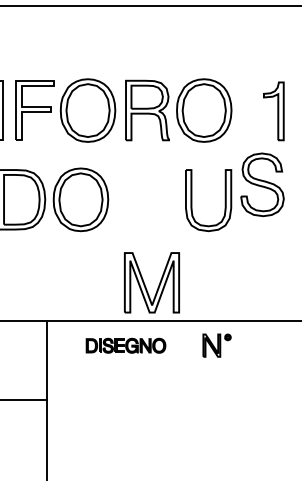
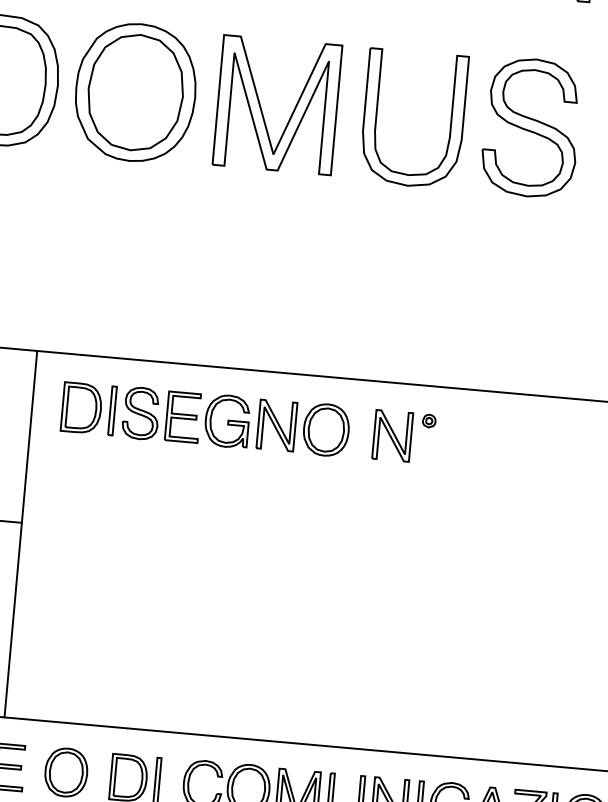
part: (262, 184) -> (531, 127), moved
part: (145, 284) -> (263, 107), moved
part: (125, 345) -> (204, 418), size x1.67

